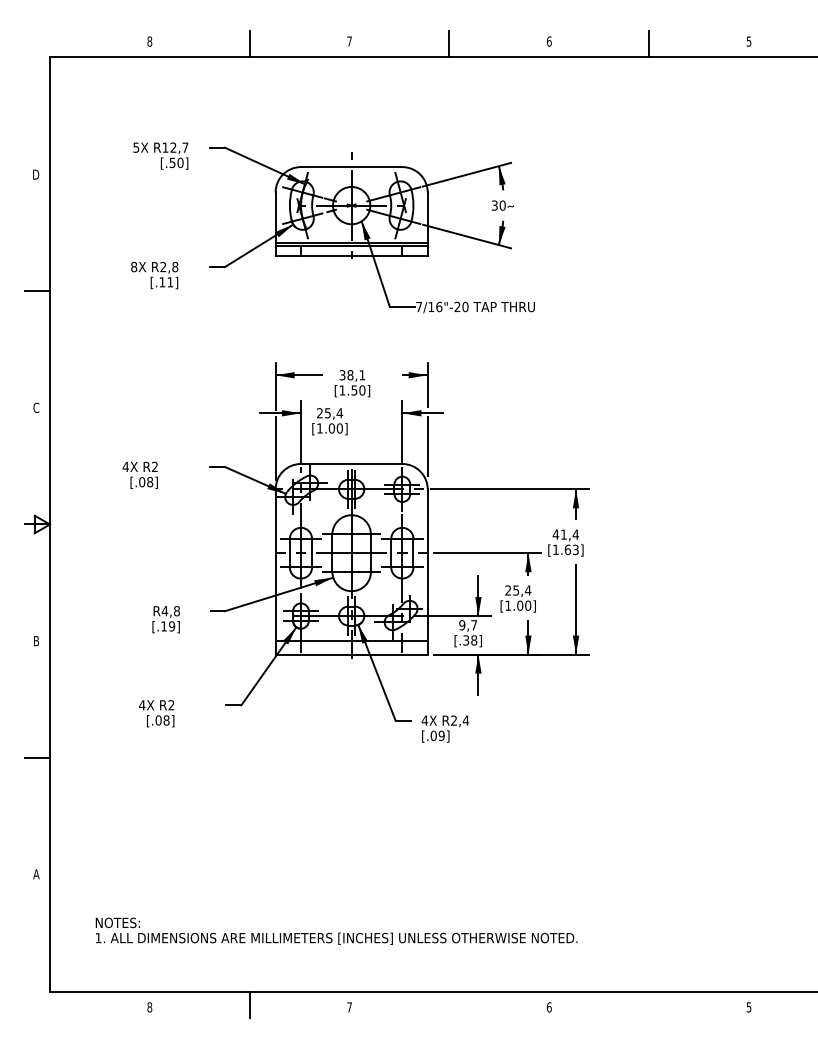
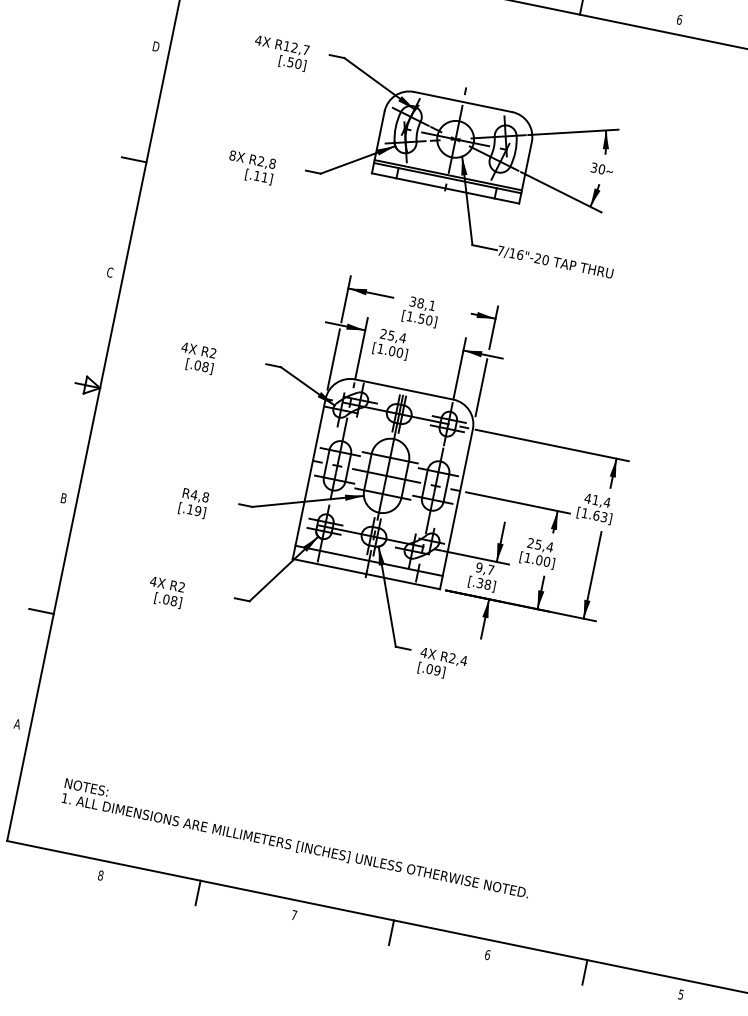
text: (136, 147) -> (258, 40), 5X -> 4X
line: (449, 1004) -> (391, 932), added
line: (649, 1004) -> (585, 972), added

